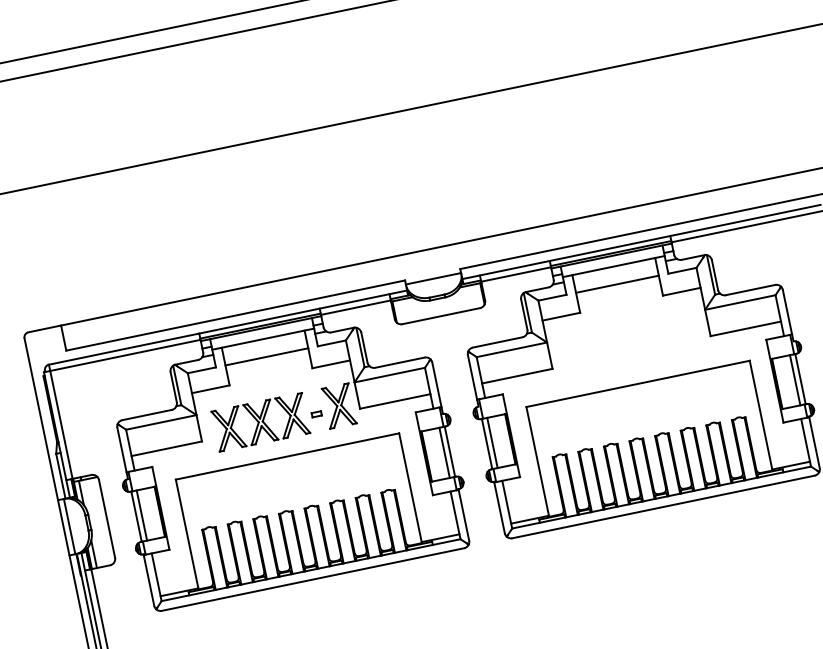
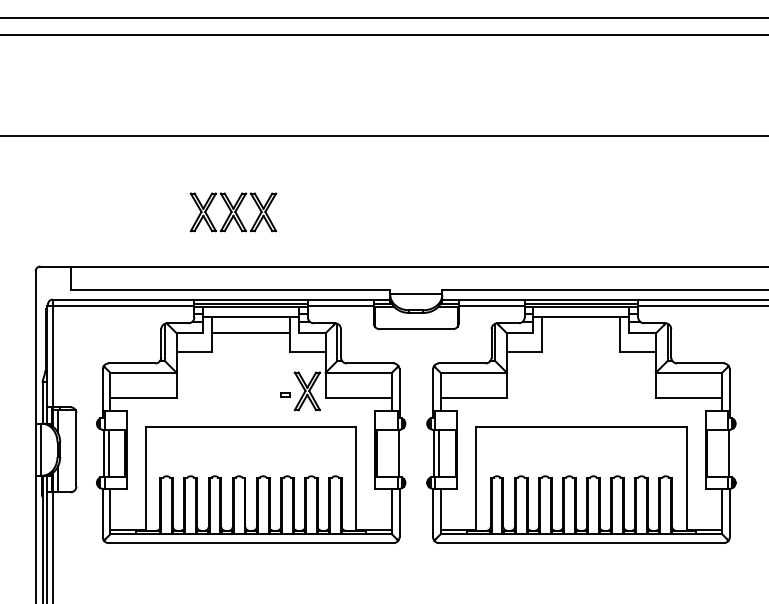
line: (617, 284) -> (581, 333), removed
line: (795, 379) -> (724, 452), removed
part: (260, 422) -> (233, 212), moved
line: (444, 452) -> (393, 452), removed

